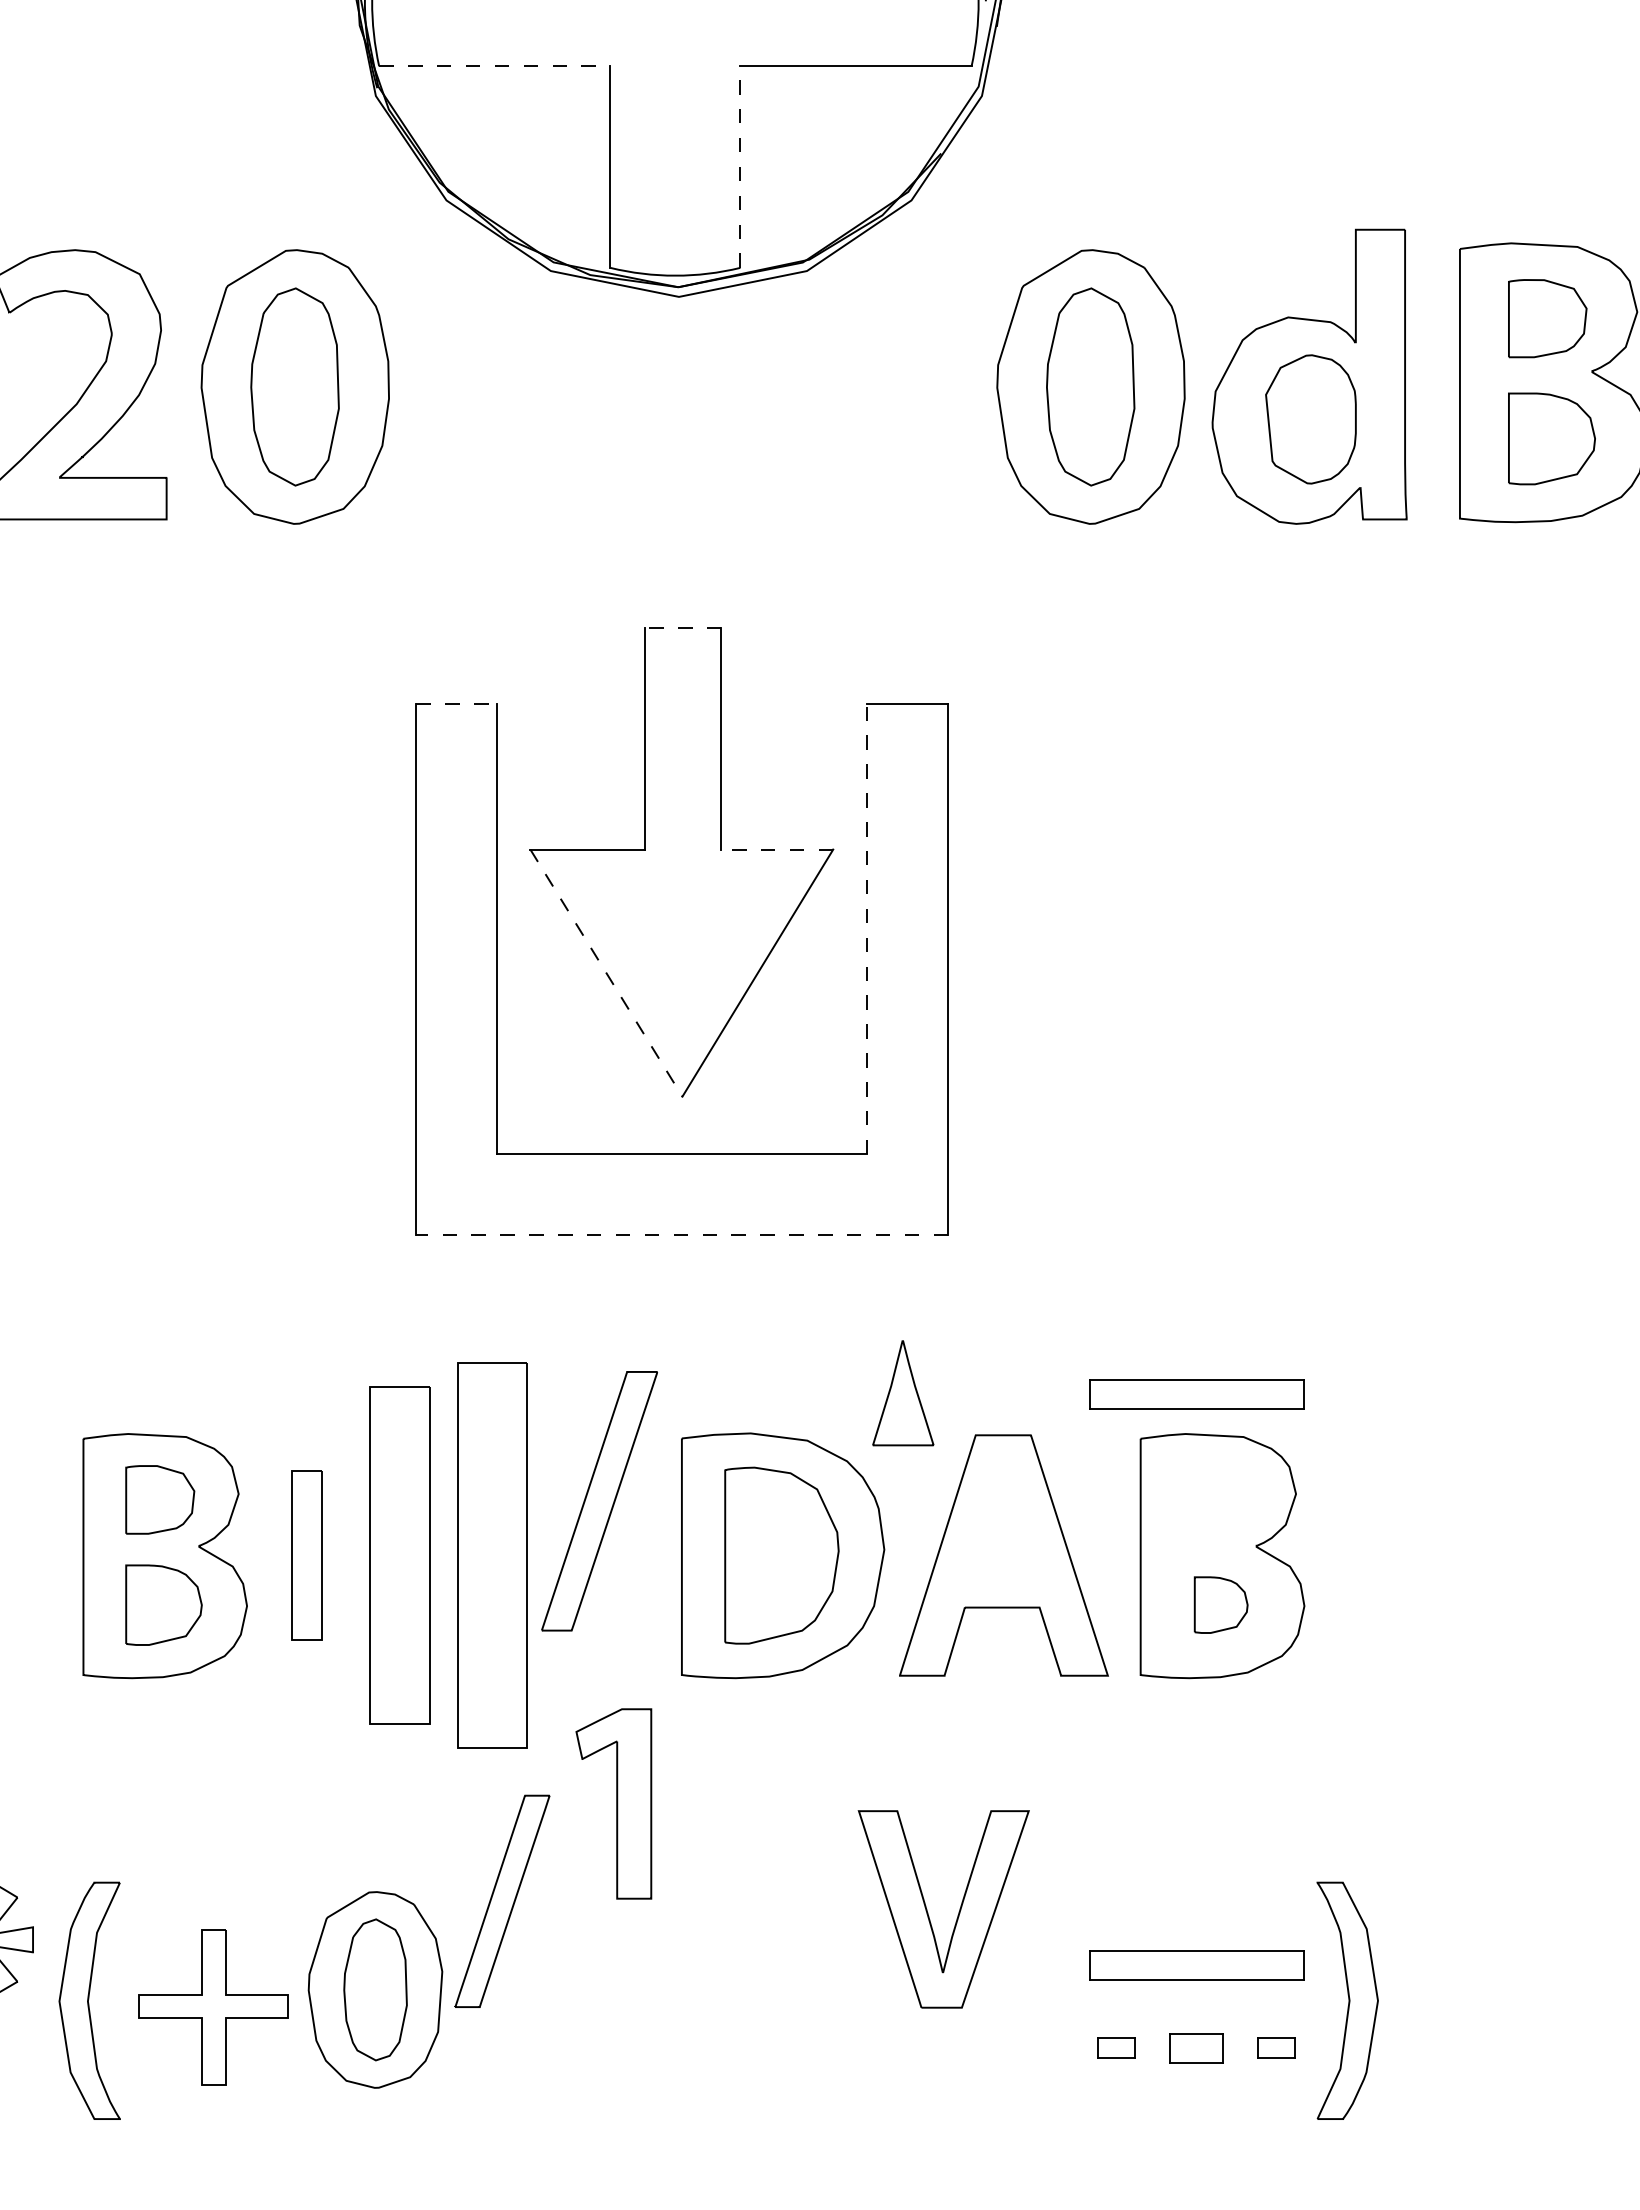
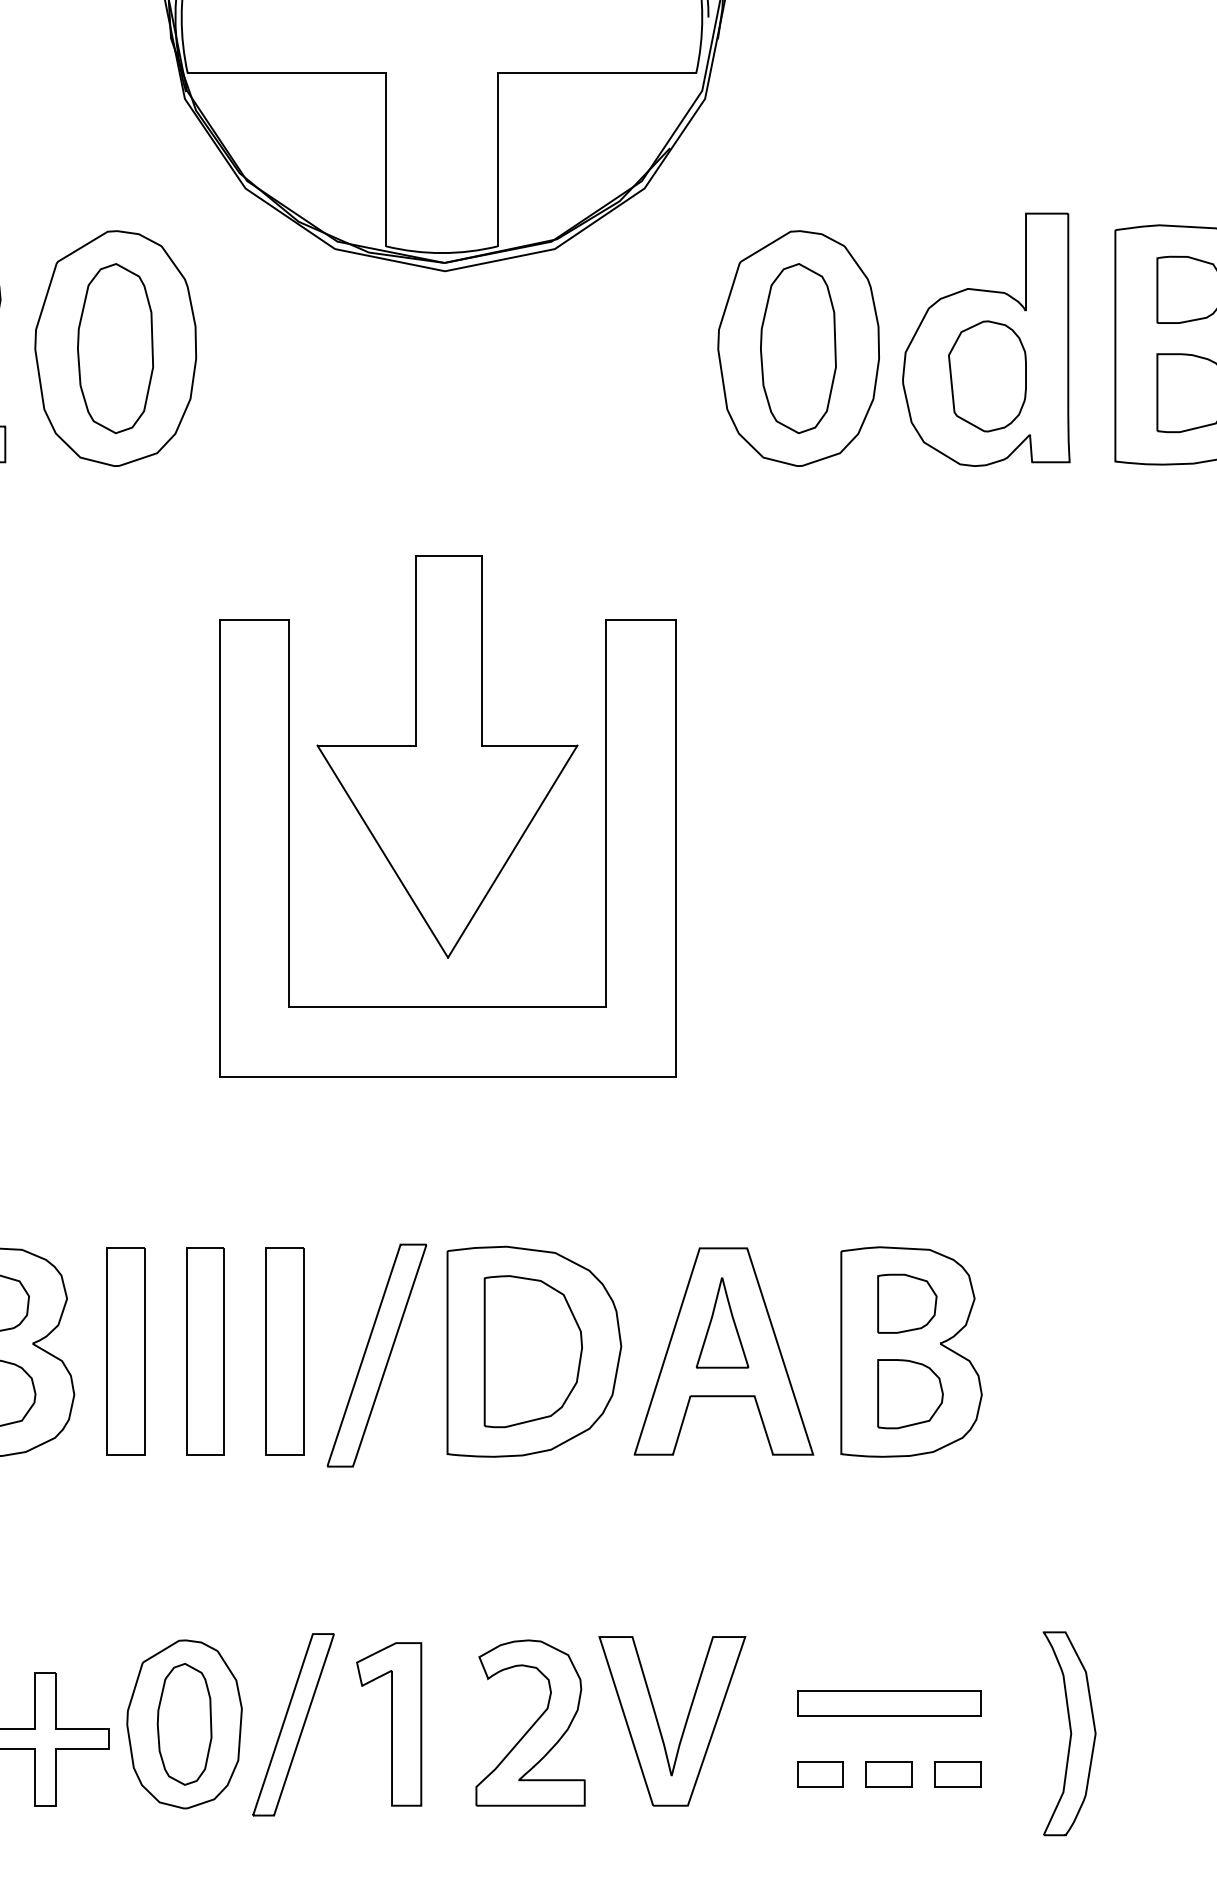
line: (494, 66) -> (286, 73), dashed -> solid
line: (740, 167) -> (497, 160), dashed -> solid
line: (682, 628) -> (448, 555), dashed -> solid
line: (456, 703) -> (254, 620), dashed -> solid
line: (777, 849) -> (529, 745), dashed -> solid
line: (867, 928) -> (606, 813), dashed -> solid
line: (606, 973) -> (382, 851), dashed -> solid
line: (682, 1235) -> (448, 1076), dashed -> solid
part: (903, 1393) -> (722, 1323), moved
part: (1196, 1394) -> (889, 1213), removed
part: (1217, 1499) -> (907, 1303), added
part: (599, 1501) -> (376, 1355), moved
part: (307, 1555) -> (126, 1351), size x1.43
part: (399, 1555) -> (205, 1351), size x0.71
part: (492, 1555) -> (284, 1351), size x0.62
part: (1220, 1604) -> (909, 1393), size x1.43
part: (613, 1803) -> (388, 1724), moved
part: (502, 1900) -> (293, 1724), moved
part: (957, 1915) -> (684, 1726), moved
part: (778, 1988) -> (530, 1723), added
part: (1347, 2000) -> (1069, 1733), moved
part: (1116, 2048) -> (820, 1774), size x1.43
part: (1276, 2048) -> (957, 1774), size x1.43

